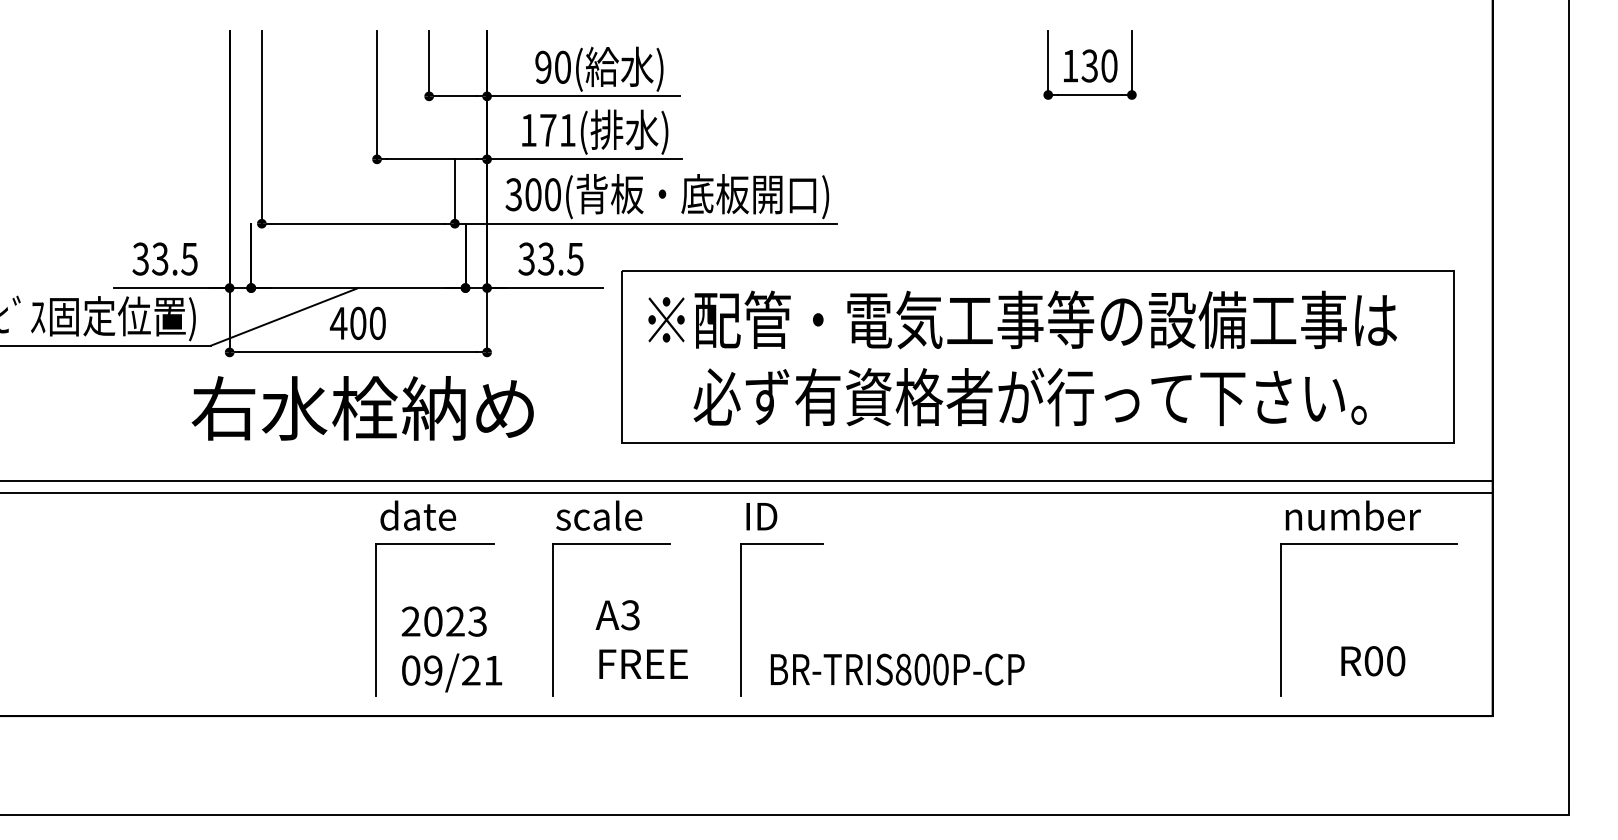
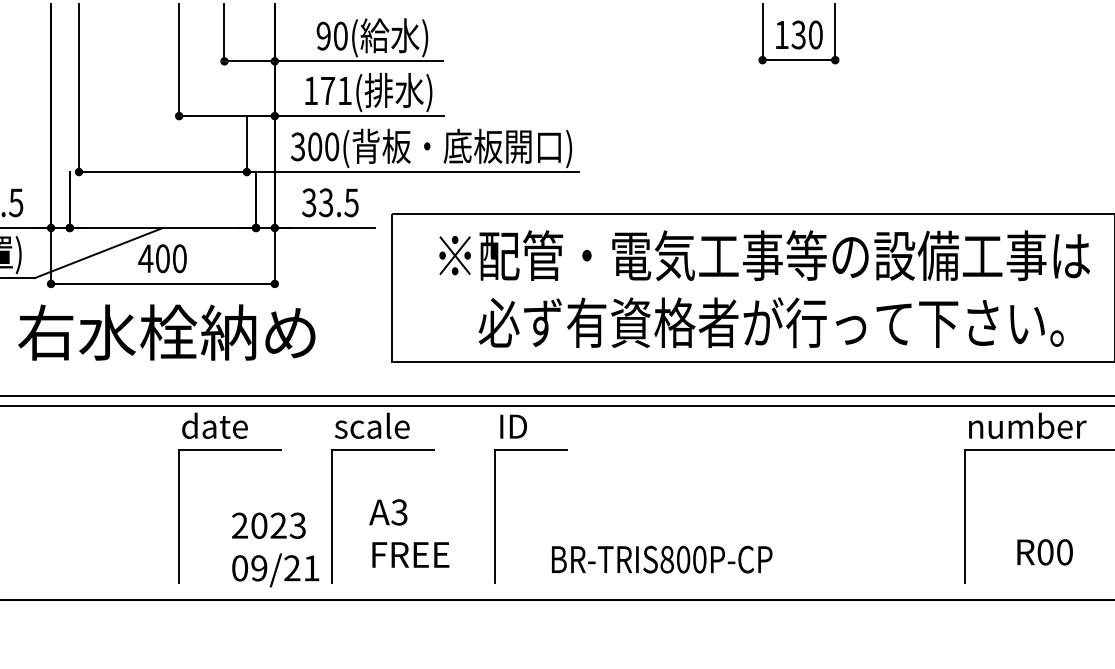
text: (1022, 358) -> (764, 289), moved
text: (451, 649) -> (275, 549), moved
text: (897, 669) -> (661, 559), moved

